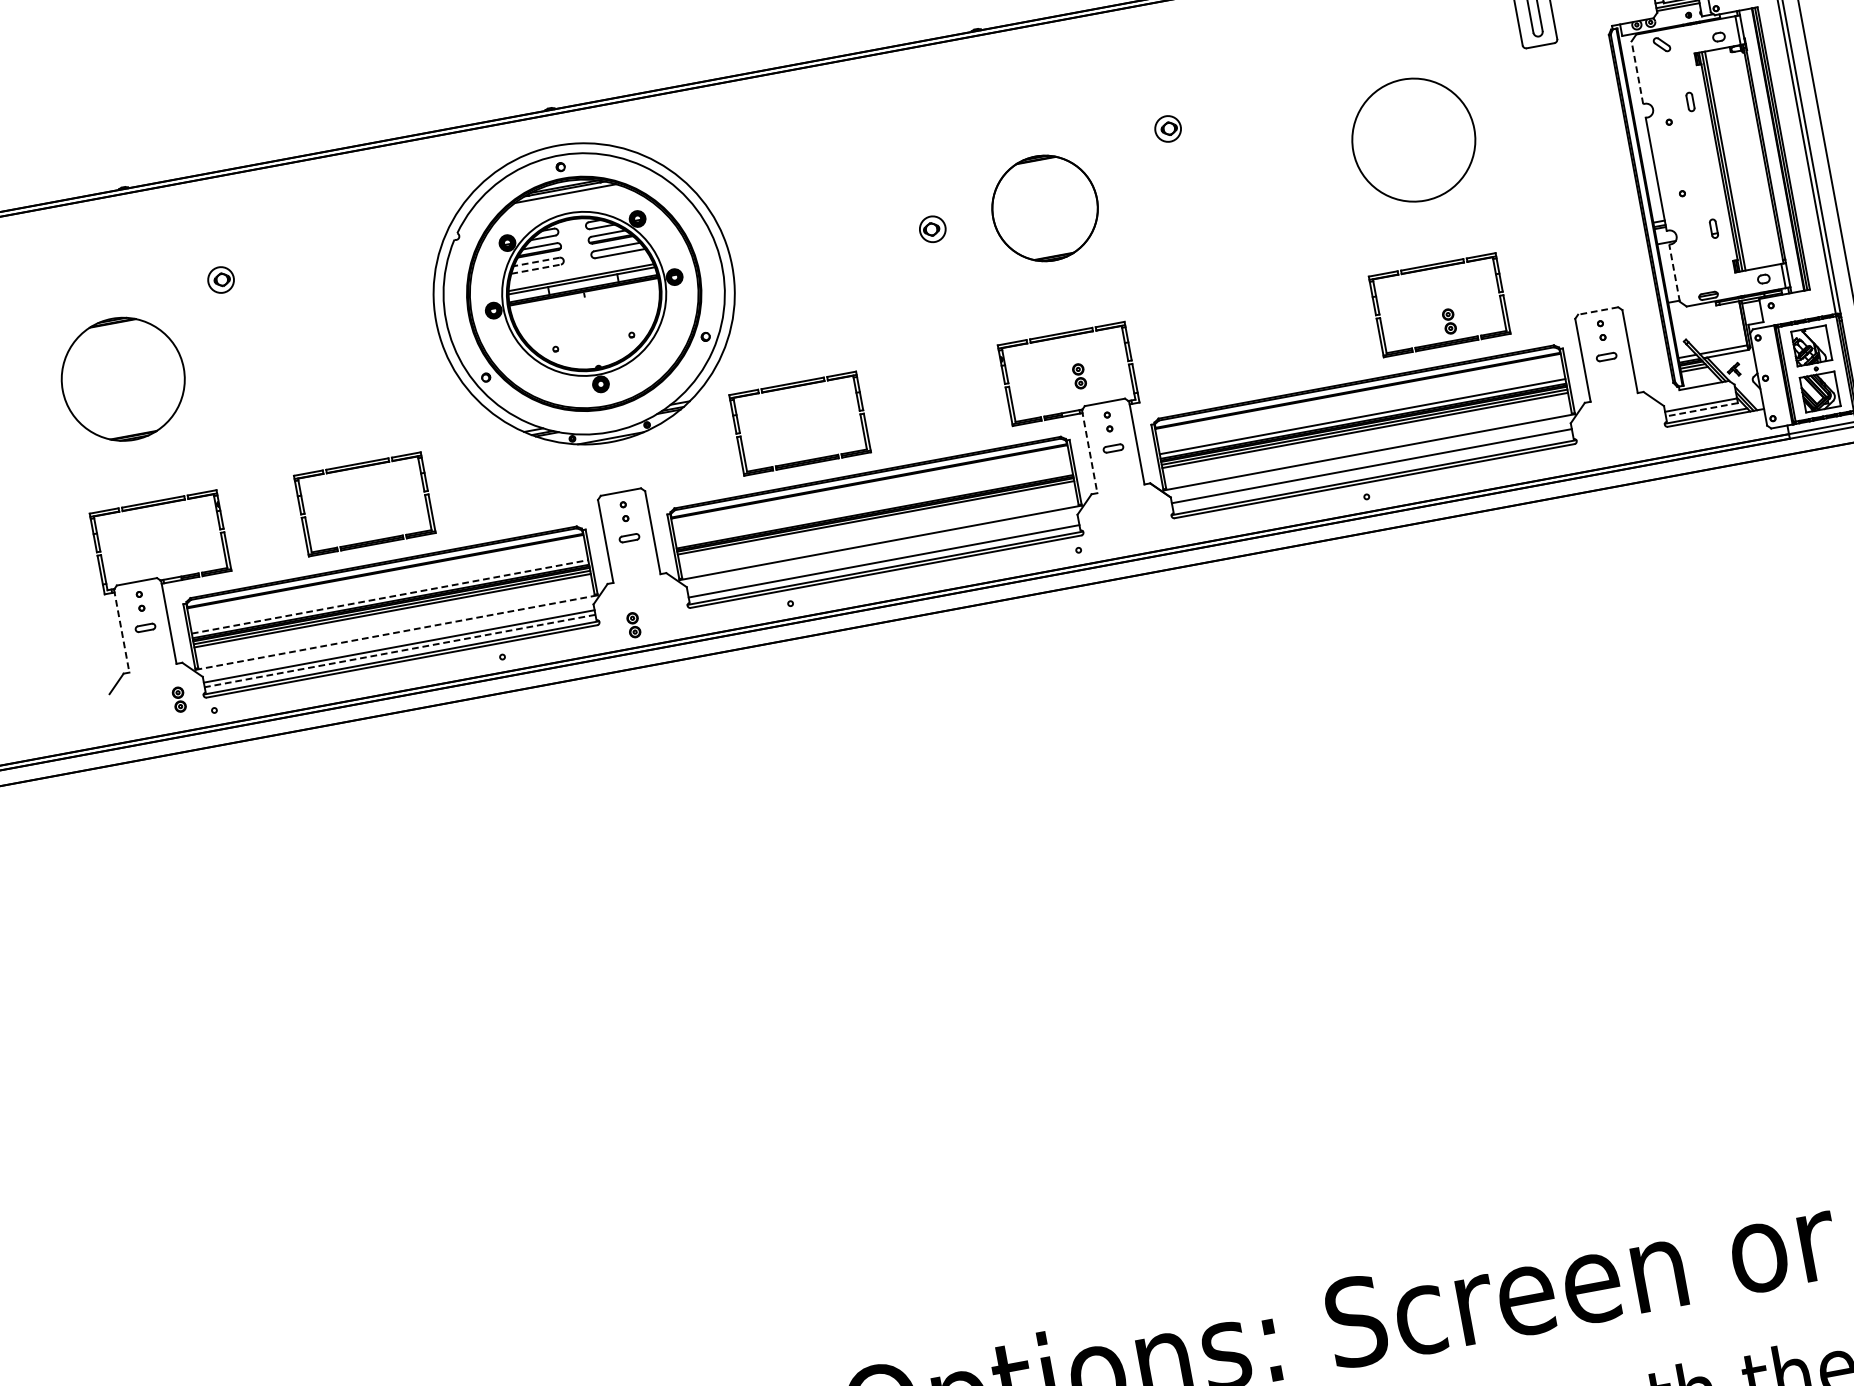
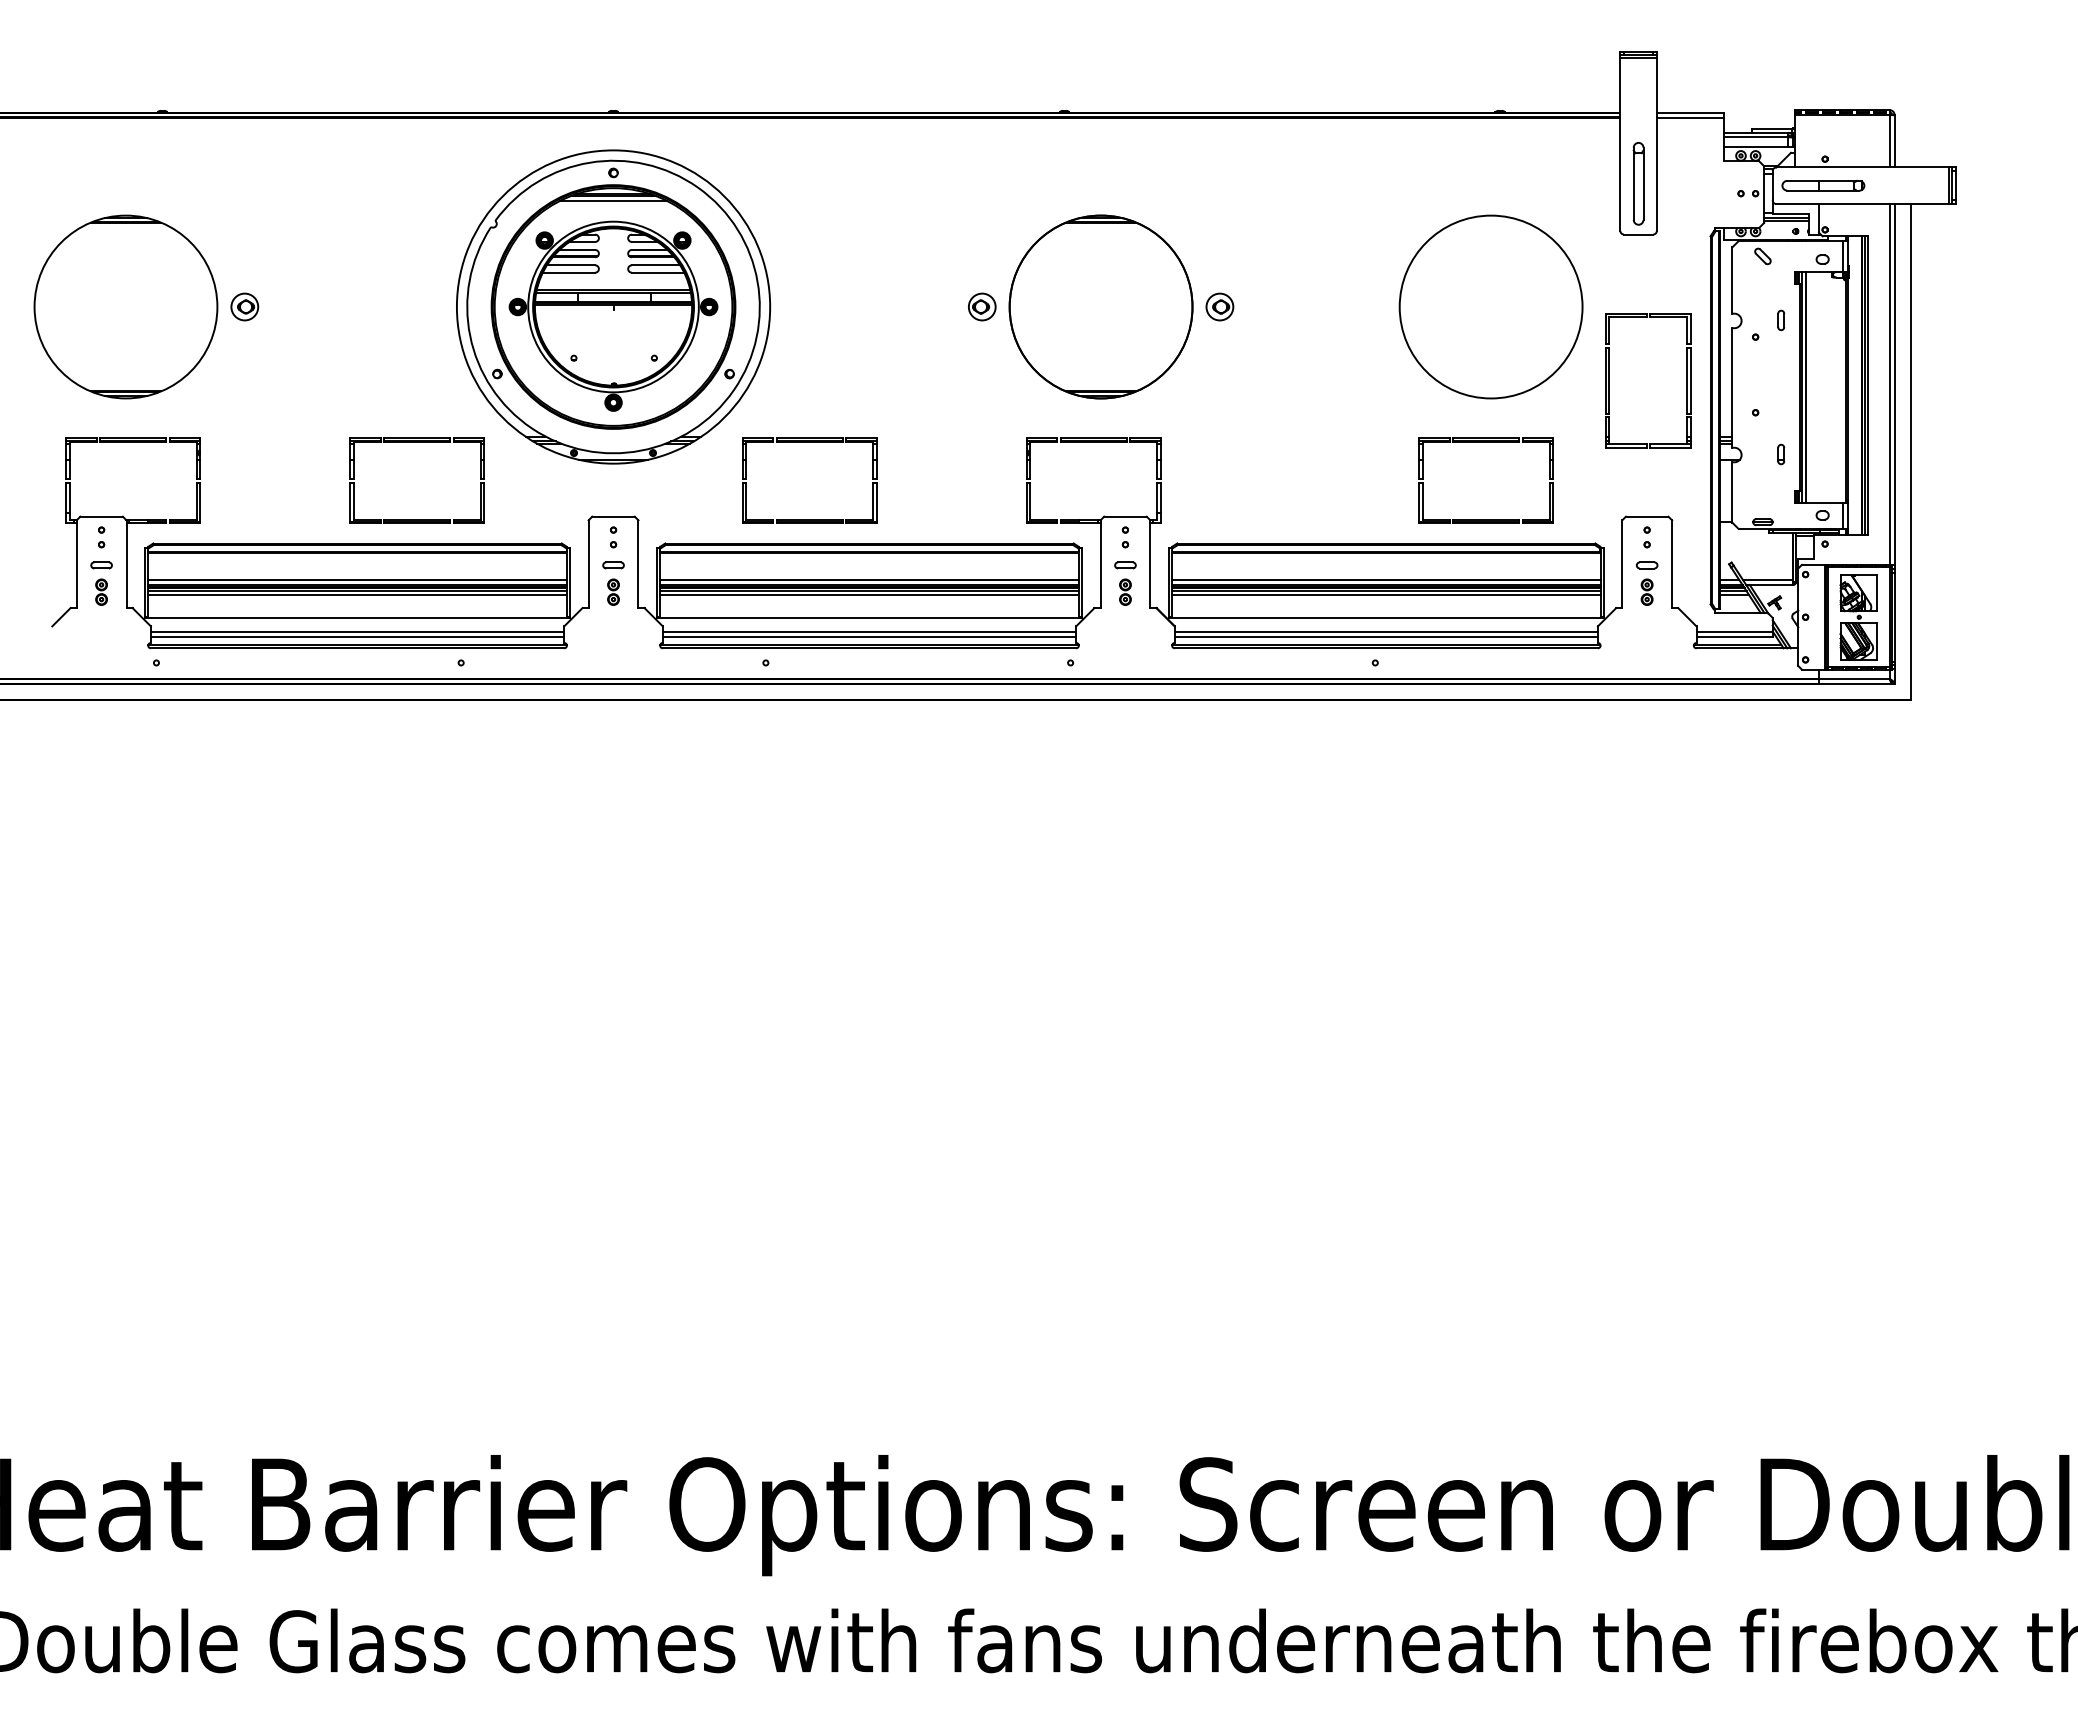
line: (1637, 72) -> (1732, 280), dashed -> solid
part: (1167, 128) -> (1219, 306), moved
circle: (1413, 139) -> (1490, 306), size x1.43
part: (1611, 175) -> (1686, 380), added
part: (1044, 208) -> (1100, 306), size x1.67
line: (536, 262) -> (570, 265), dashed -> solid
line: (536, 268) -> (569, 272), dashed -> solid
line: (1674, 272) -> (1732, 491), dashed -> solid
part: (220, 279) -> (244, 306), moved
line: (1597, 310) -> (1646, 516), dashed -> solid
part: (1448, 320) -> (1646, 591), moved
part: (1079, 375) -> (1125, 591), moved
part: (122, 378) -> (125, 306), size x1.43
line: (1701, 409) -> (1734, 637), dashed -> solid
line: (1089, 451) -> (1100, 564), dashed -> solid
part: (357, 468) -> (416, 442), moved
line: (1371, 471) -> (1385, 637), added
line: (874, 507) -> (869, 580), added
line: (876, 520) -> (869, 594), added
line: (883, 556) -> (869, 632), added
line: (390, 597) -> (357, 580), dashed -> solid
part: (633, 624) -> (613, 591), moved
line: (121, 631) -> (76, 564), dashed -> solid
line: (396, 632) -> (357, 617), dashed -> solid
line: (400, 651) -> (357, 637), dashed -> solid
part: (179, 698) -> (101, 591), moved

